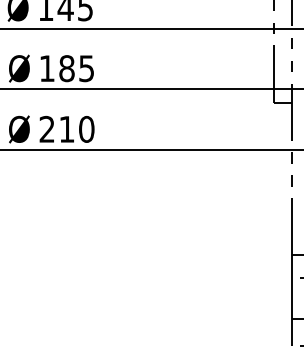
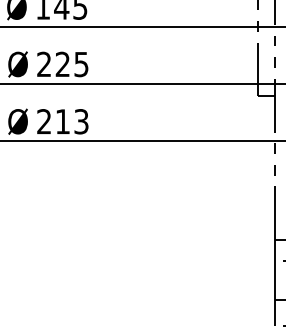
text: (56, 68) -> (53, 64), 185 -> 225
text: (86, 128) -> (81, 120), 210 -> 213

